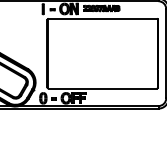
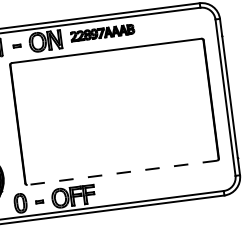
line: (102, 88) -> (121, 172), solid -> dashed

